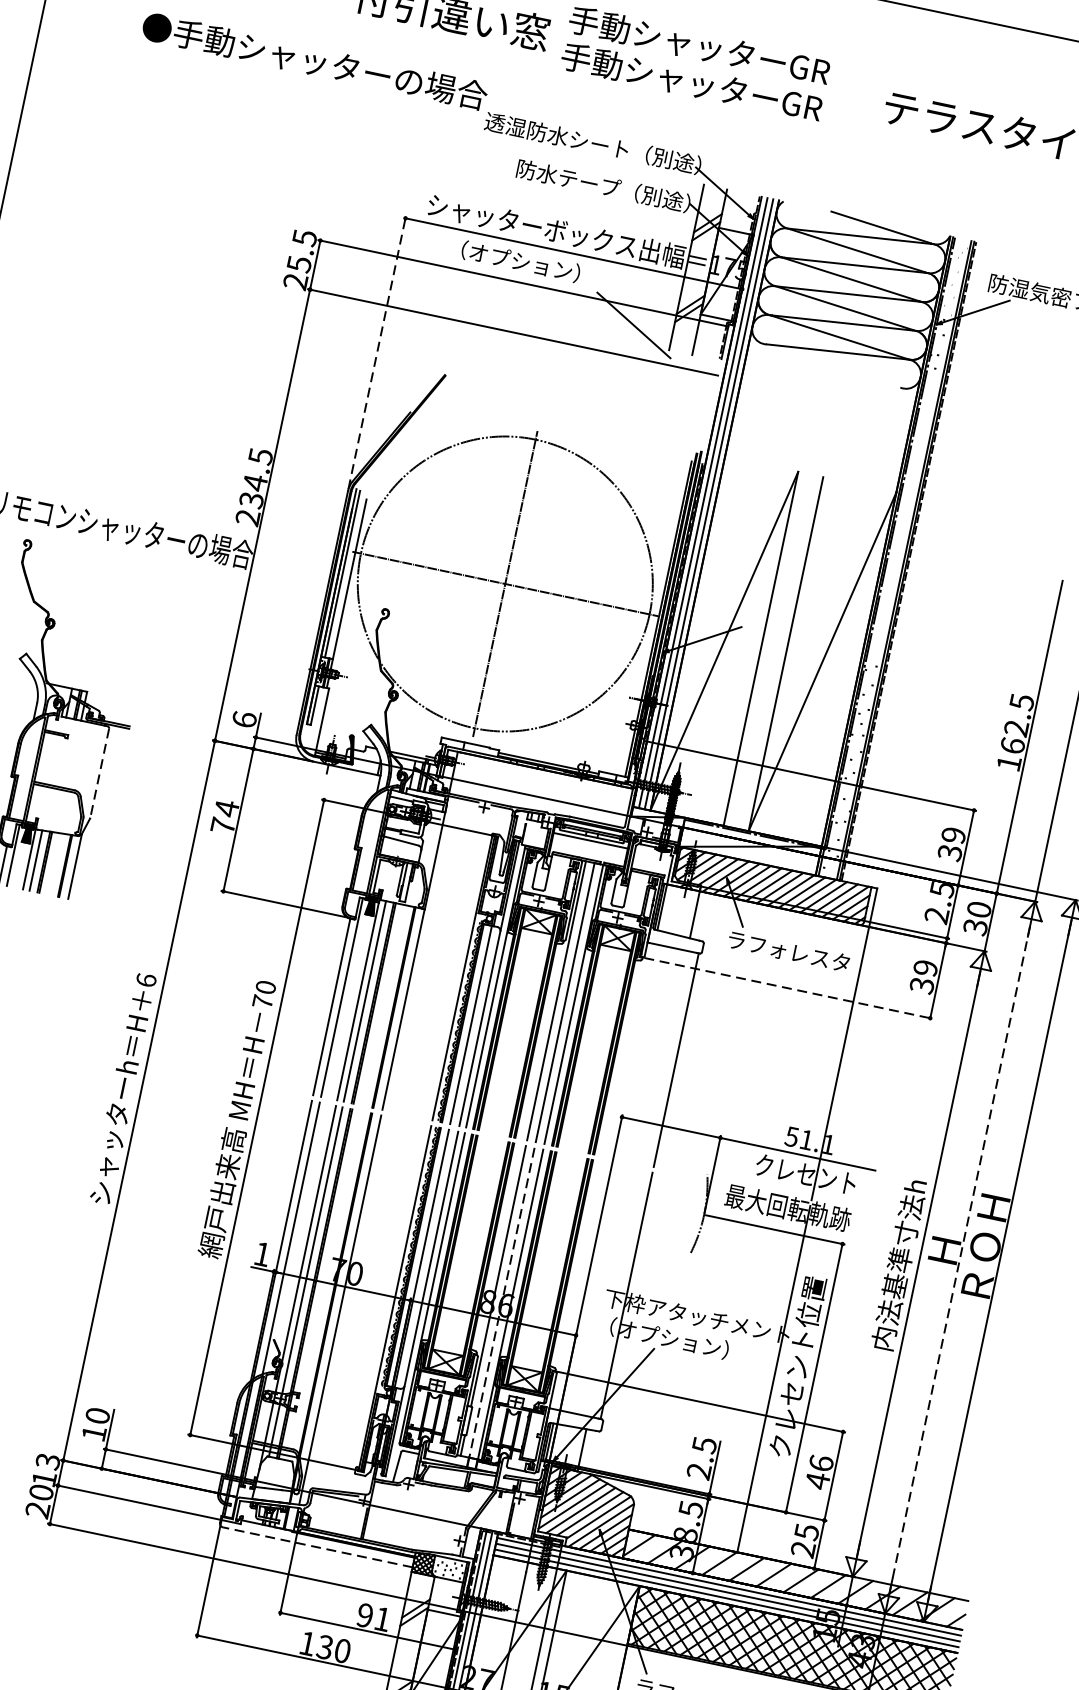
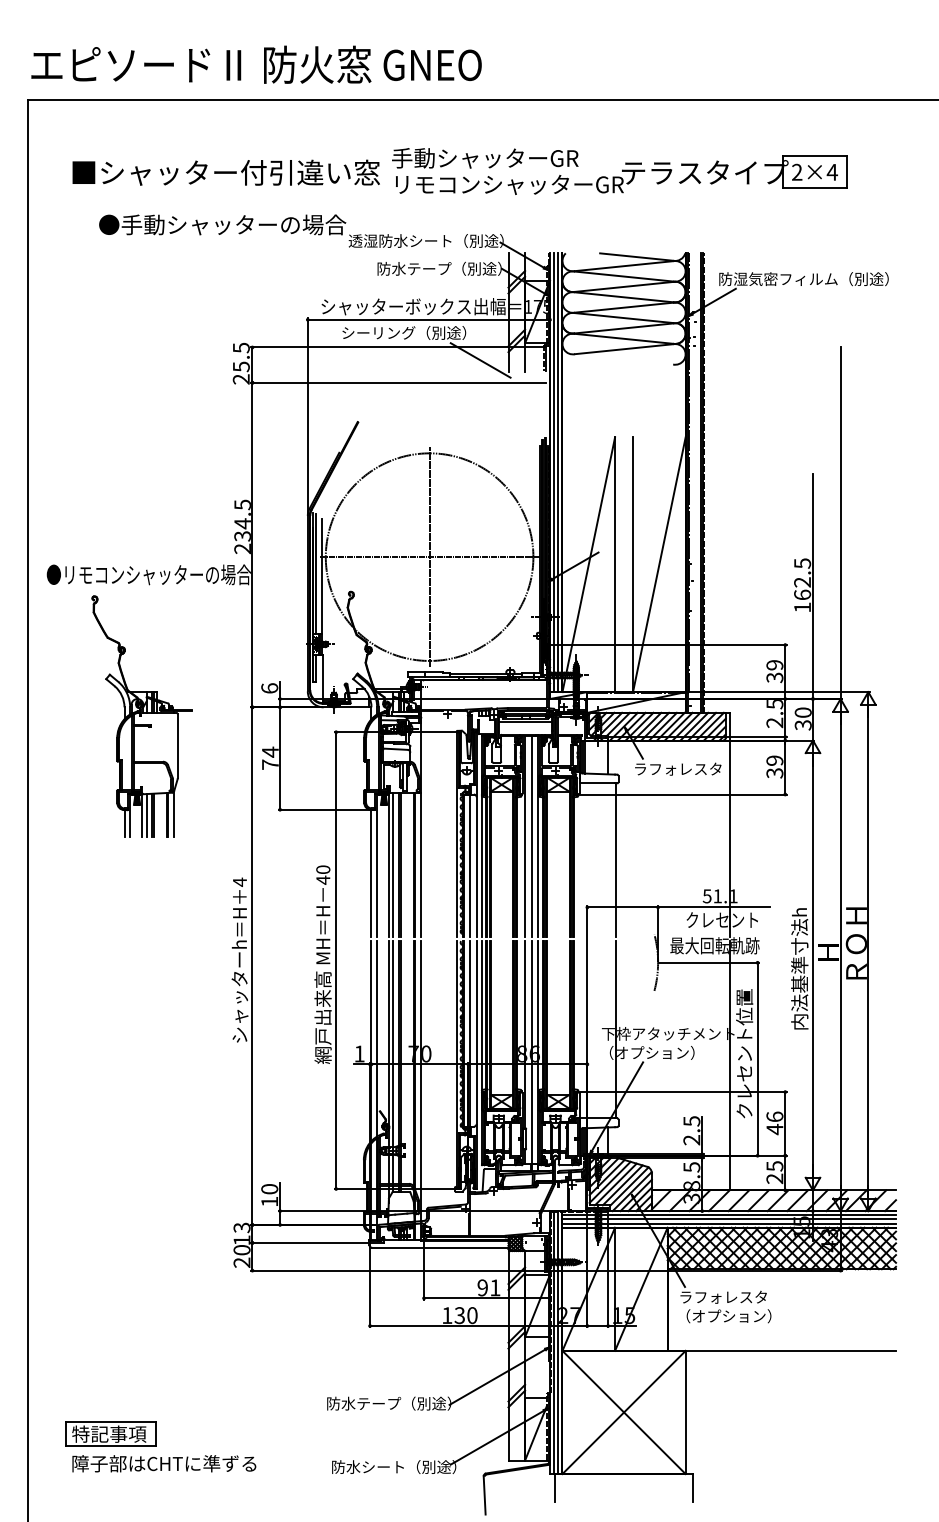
text: (722, 88) -> (507, 184), 手動シャッターGR -> リモコンシャッターGR
text: (536, 264) -> (404, 332), （オプション） -> シーリング（別途）
line: (376, 352) -> (307, 416), dashed -> solid
line: (99, 773) -> (177, 746), dashed -> solid
text: (145, 979) -> (239, 881), 6 -> 4
line: (788, 988) -> (683, 794), dashed -> solid
text: (263, 1001) -> (323, 879), 70 -> 40
line: (959, 1258) -> (840, 955), dashed -> solid
line: (501, 1303) -> (531, 1053), dashed -> solid
line: (316, 1546) -> (439, 1247), dashed -> solid

